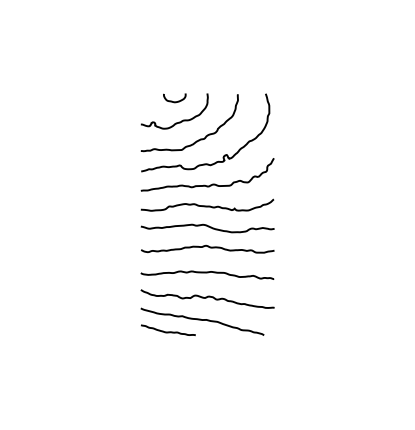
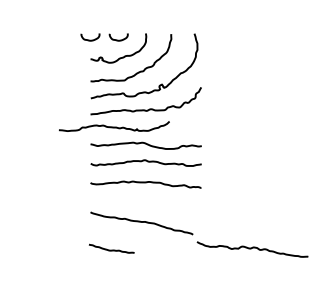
curve: (138, 100) -> (88, 39), added
curve: (207, 205) -> (114, 126), moved
curve: (207, 297) -> (252, 248), moved
curve: (168, 331) -> (111, 249), moved

